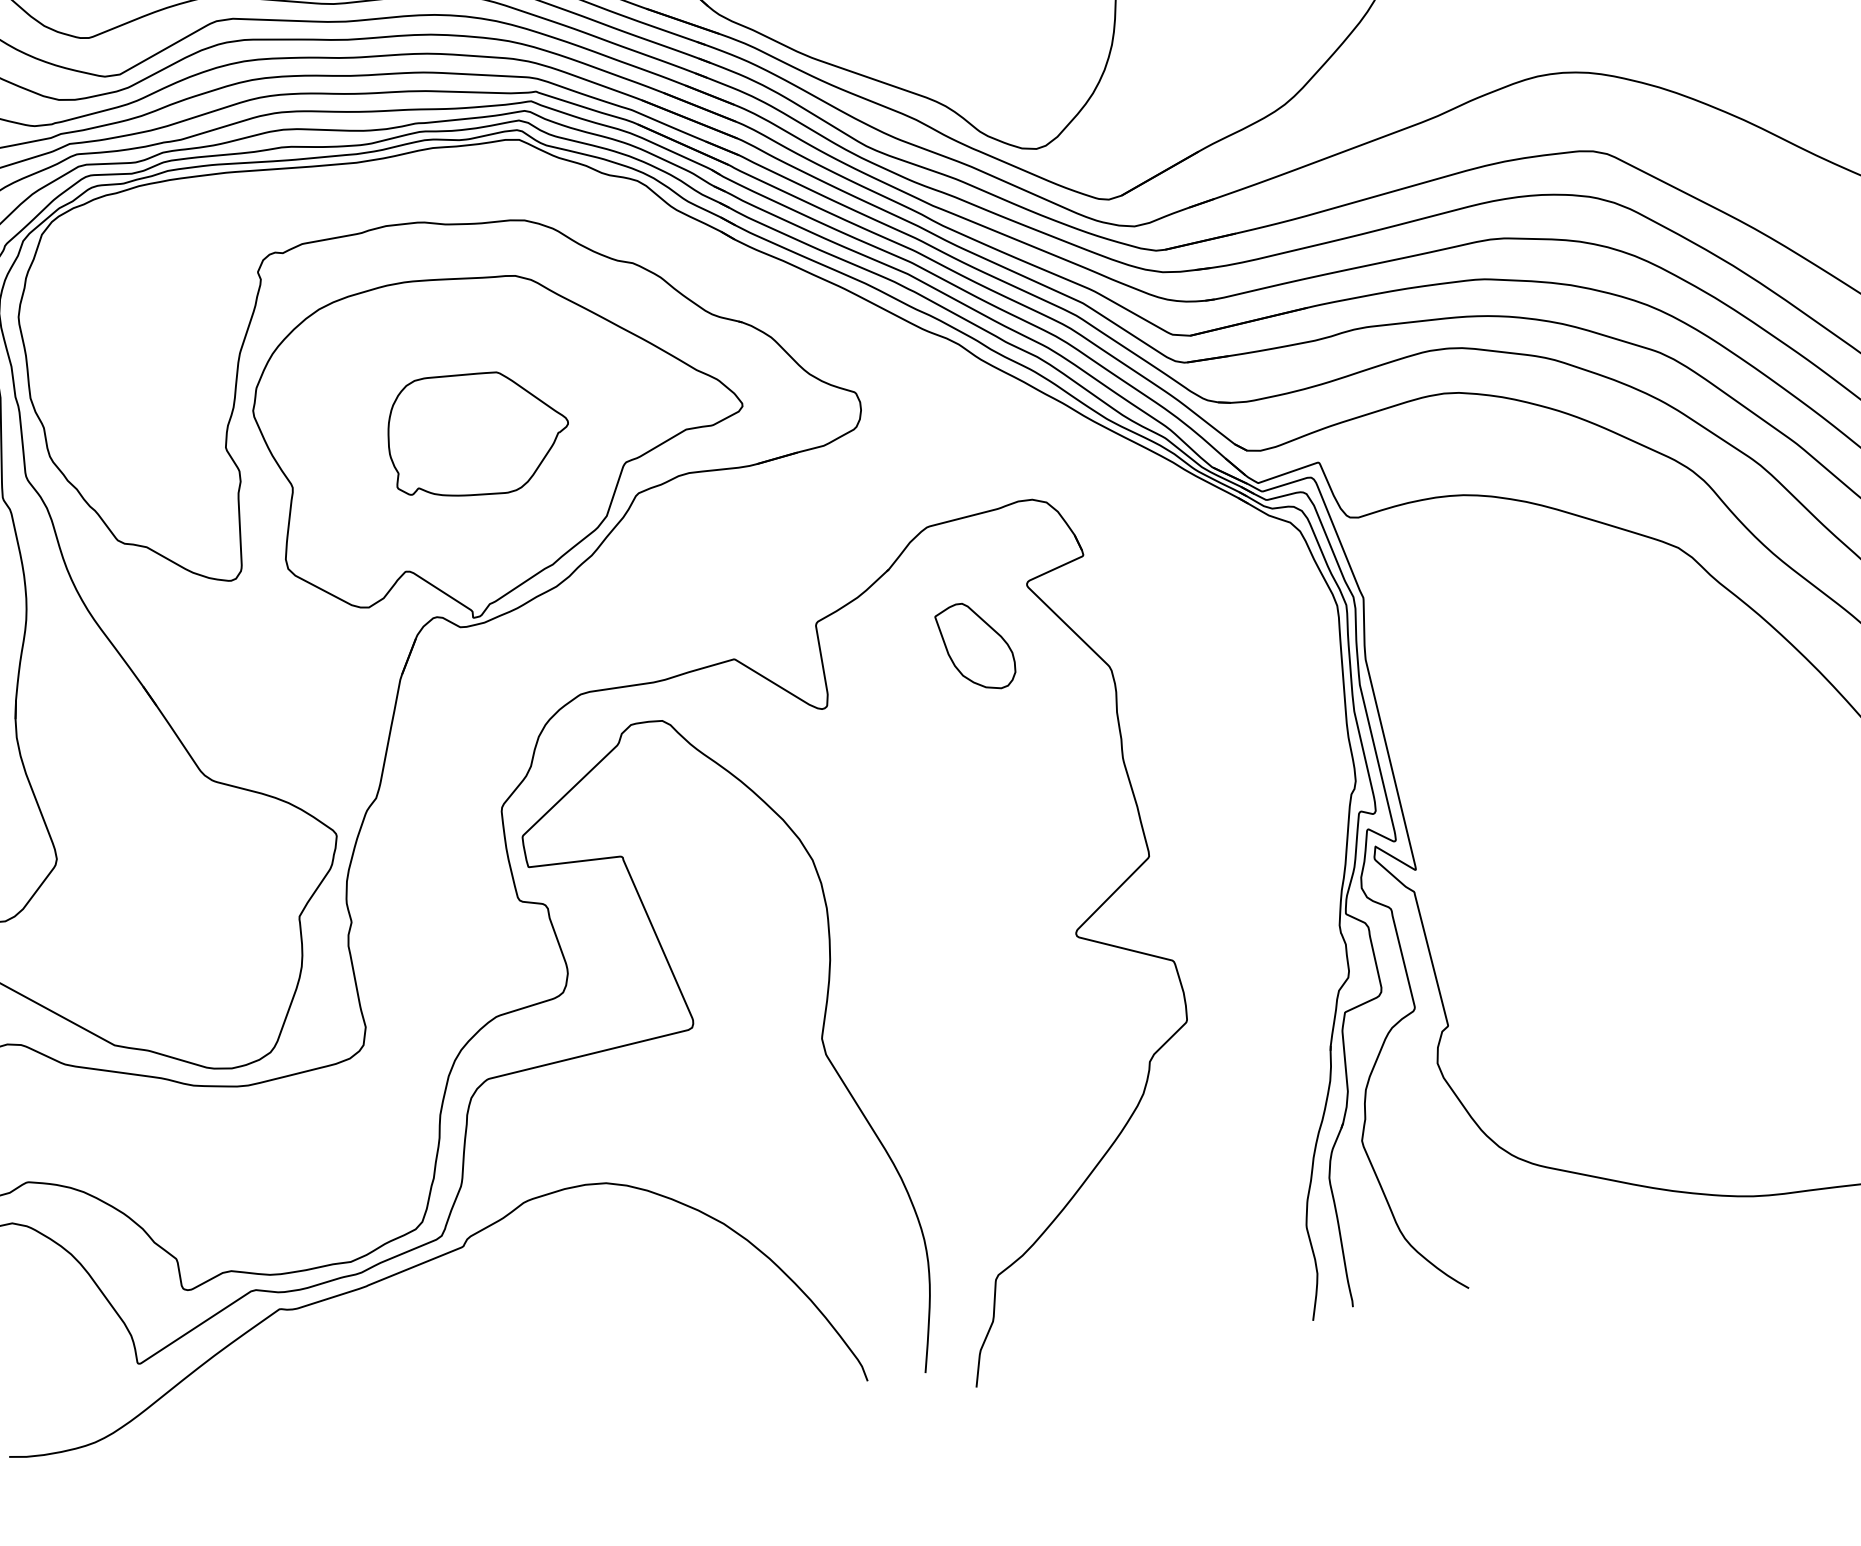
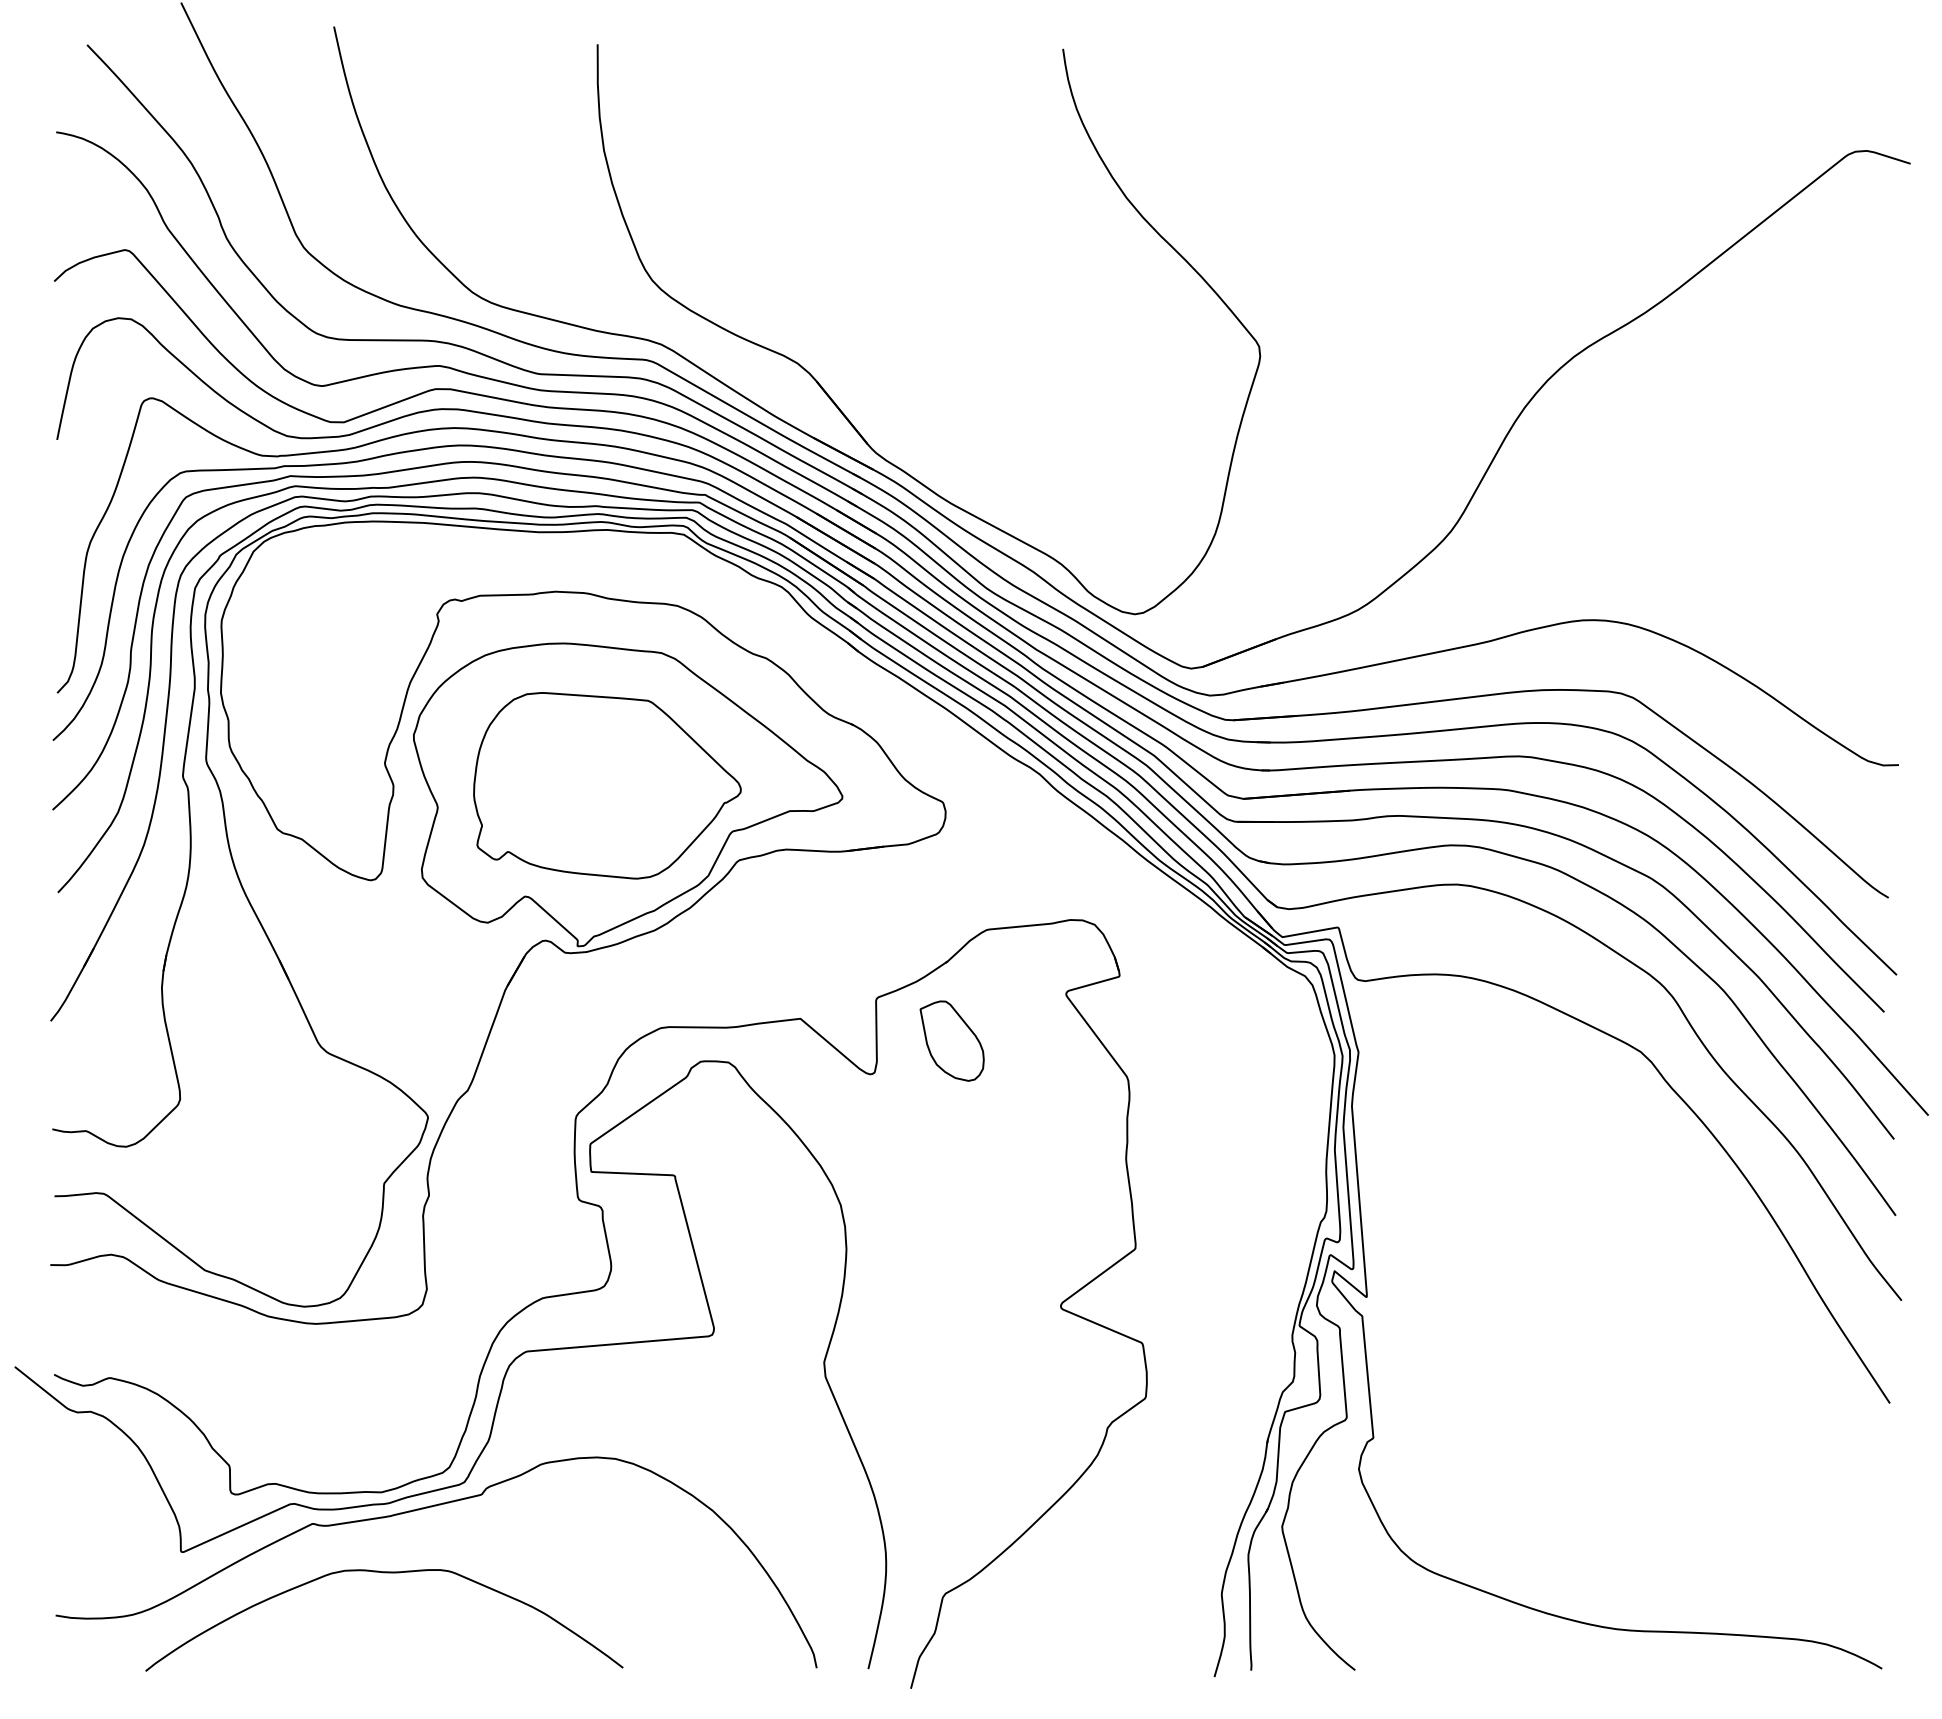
part: (478, 433) -> (607, 785), size x1.67
part: (975, 646) -> (951, 1040), moved
curve: (368, 1351) -> (384, 1573), added

